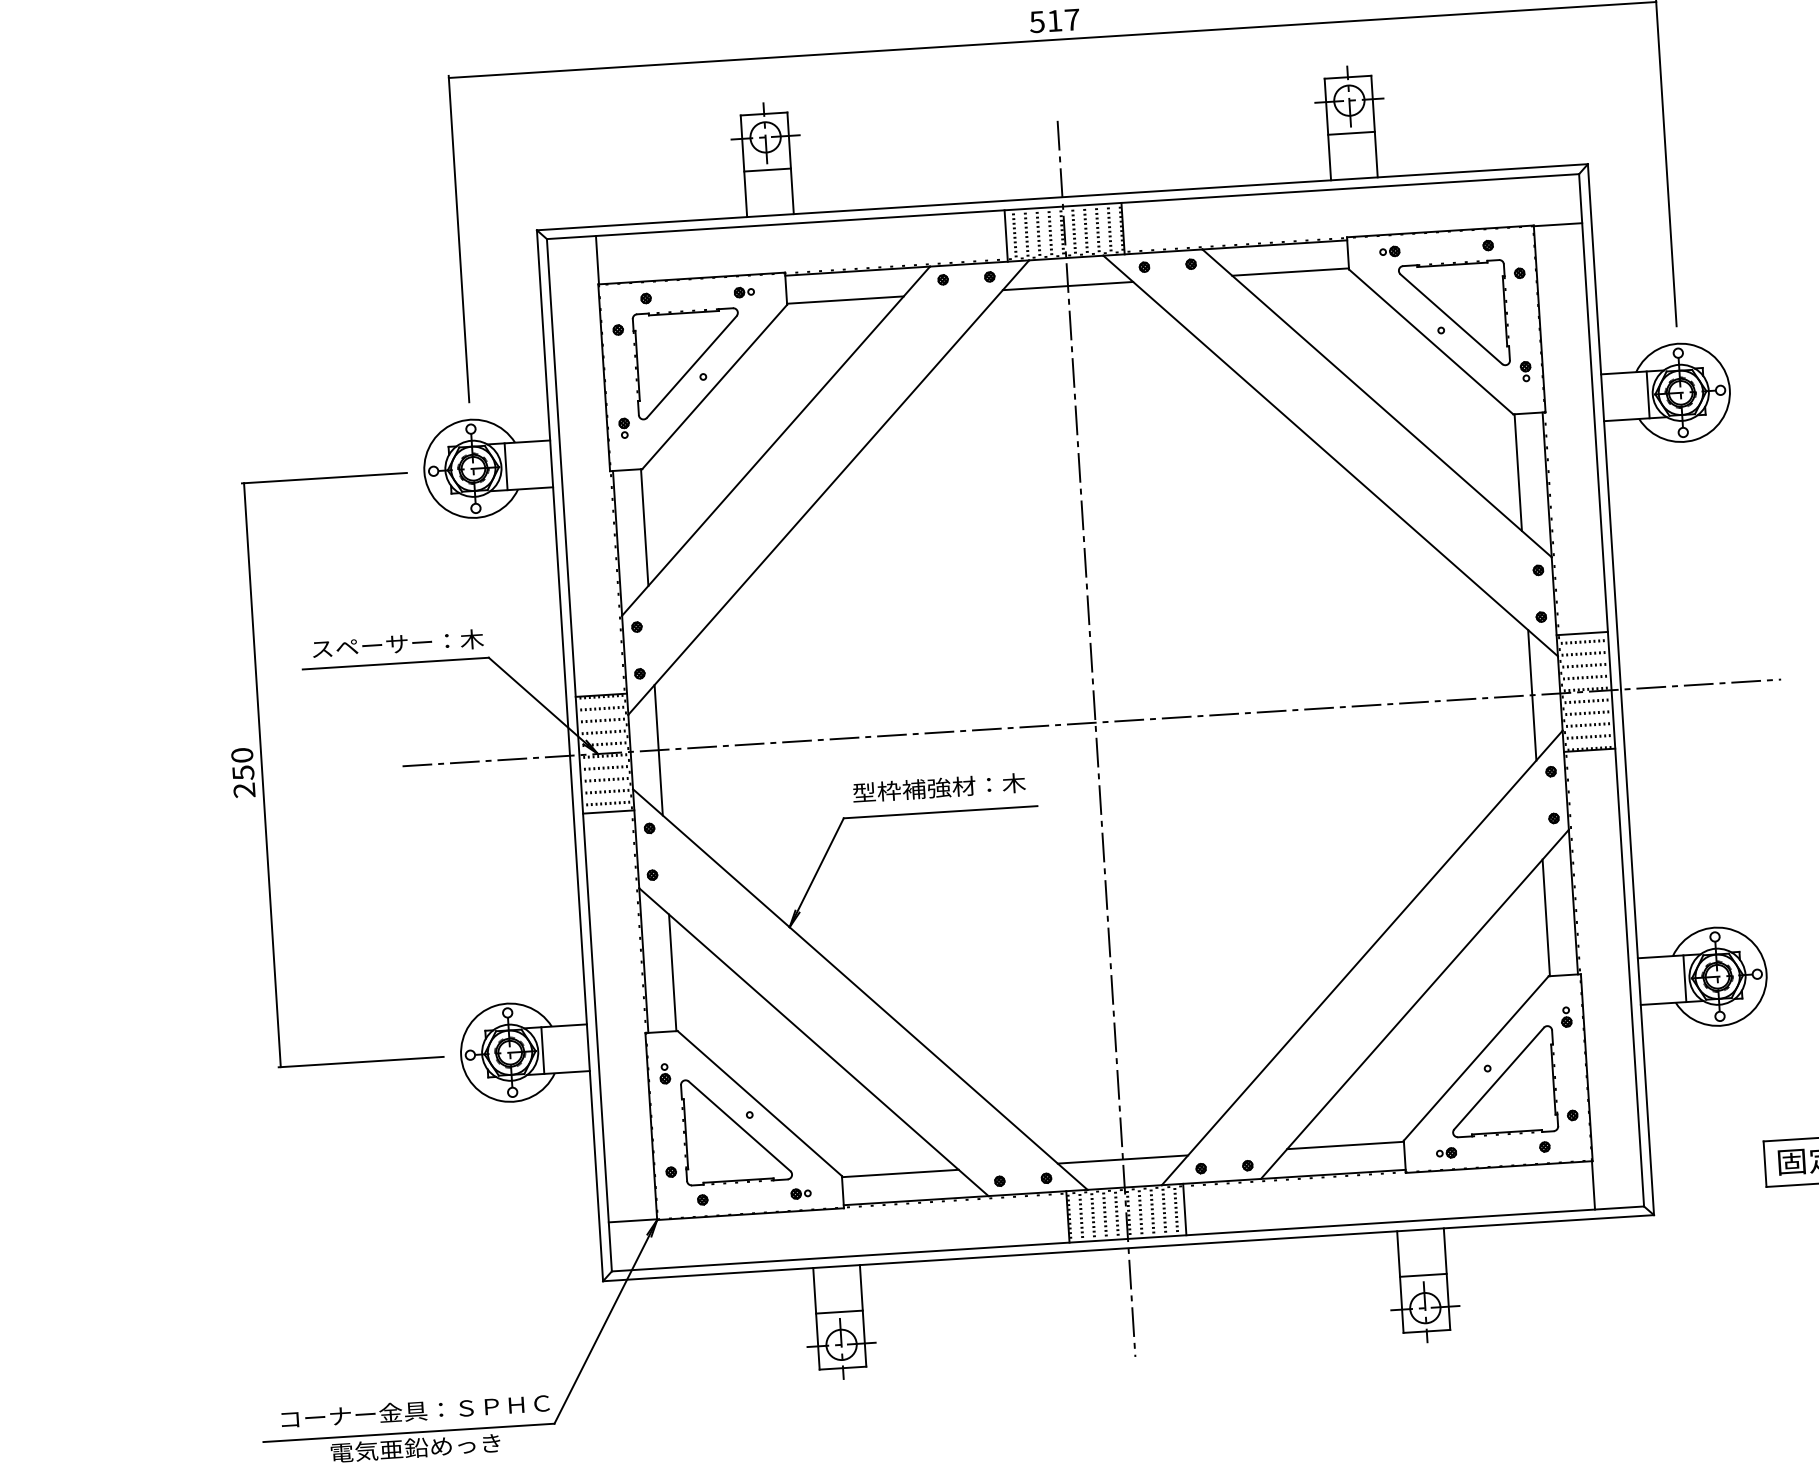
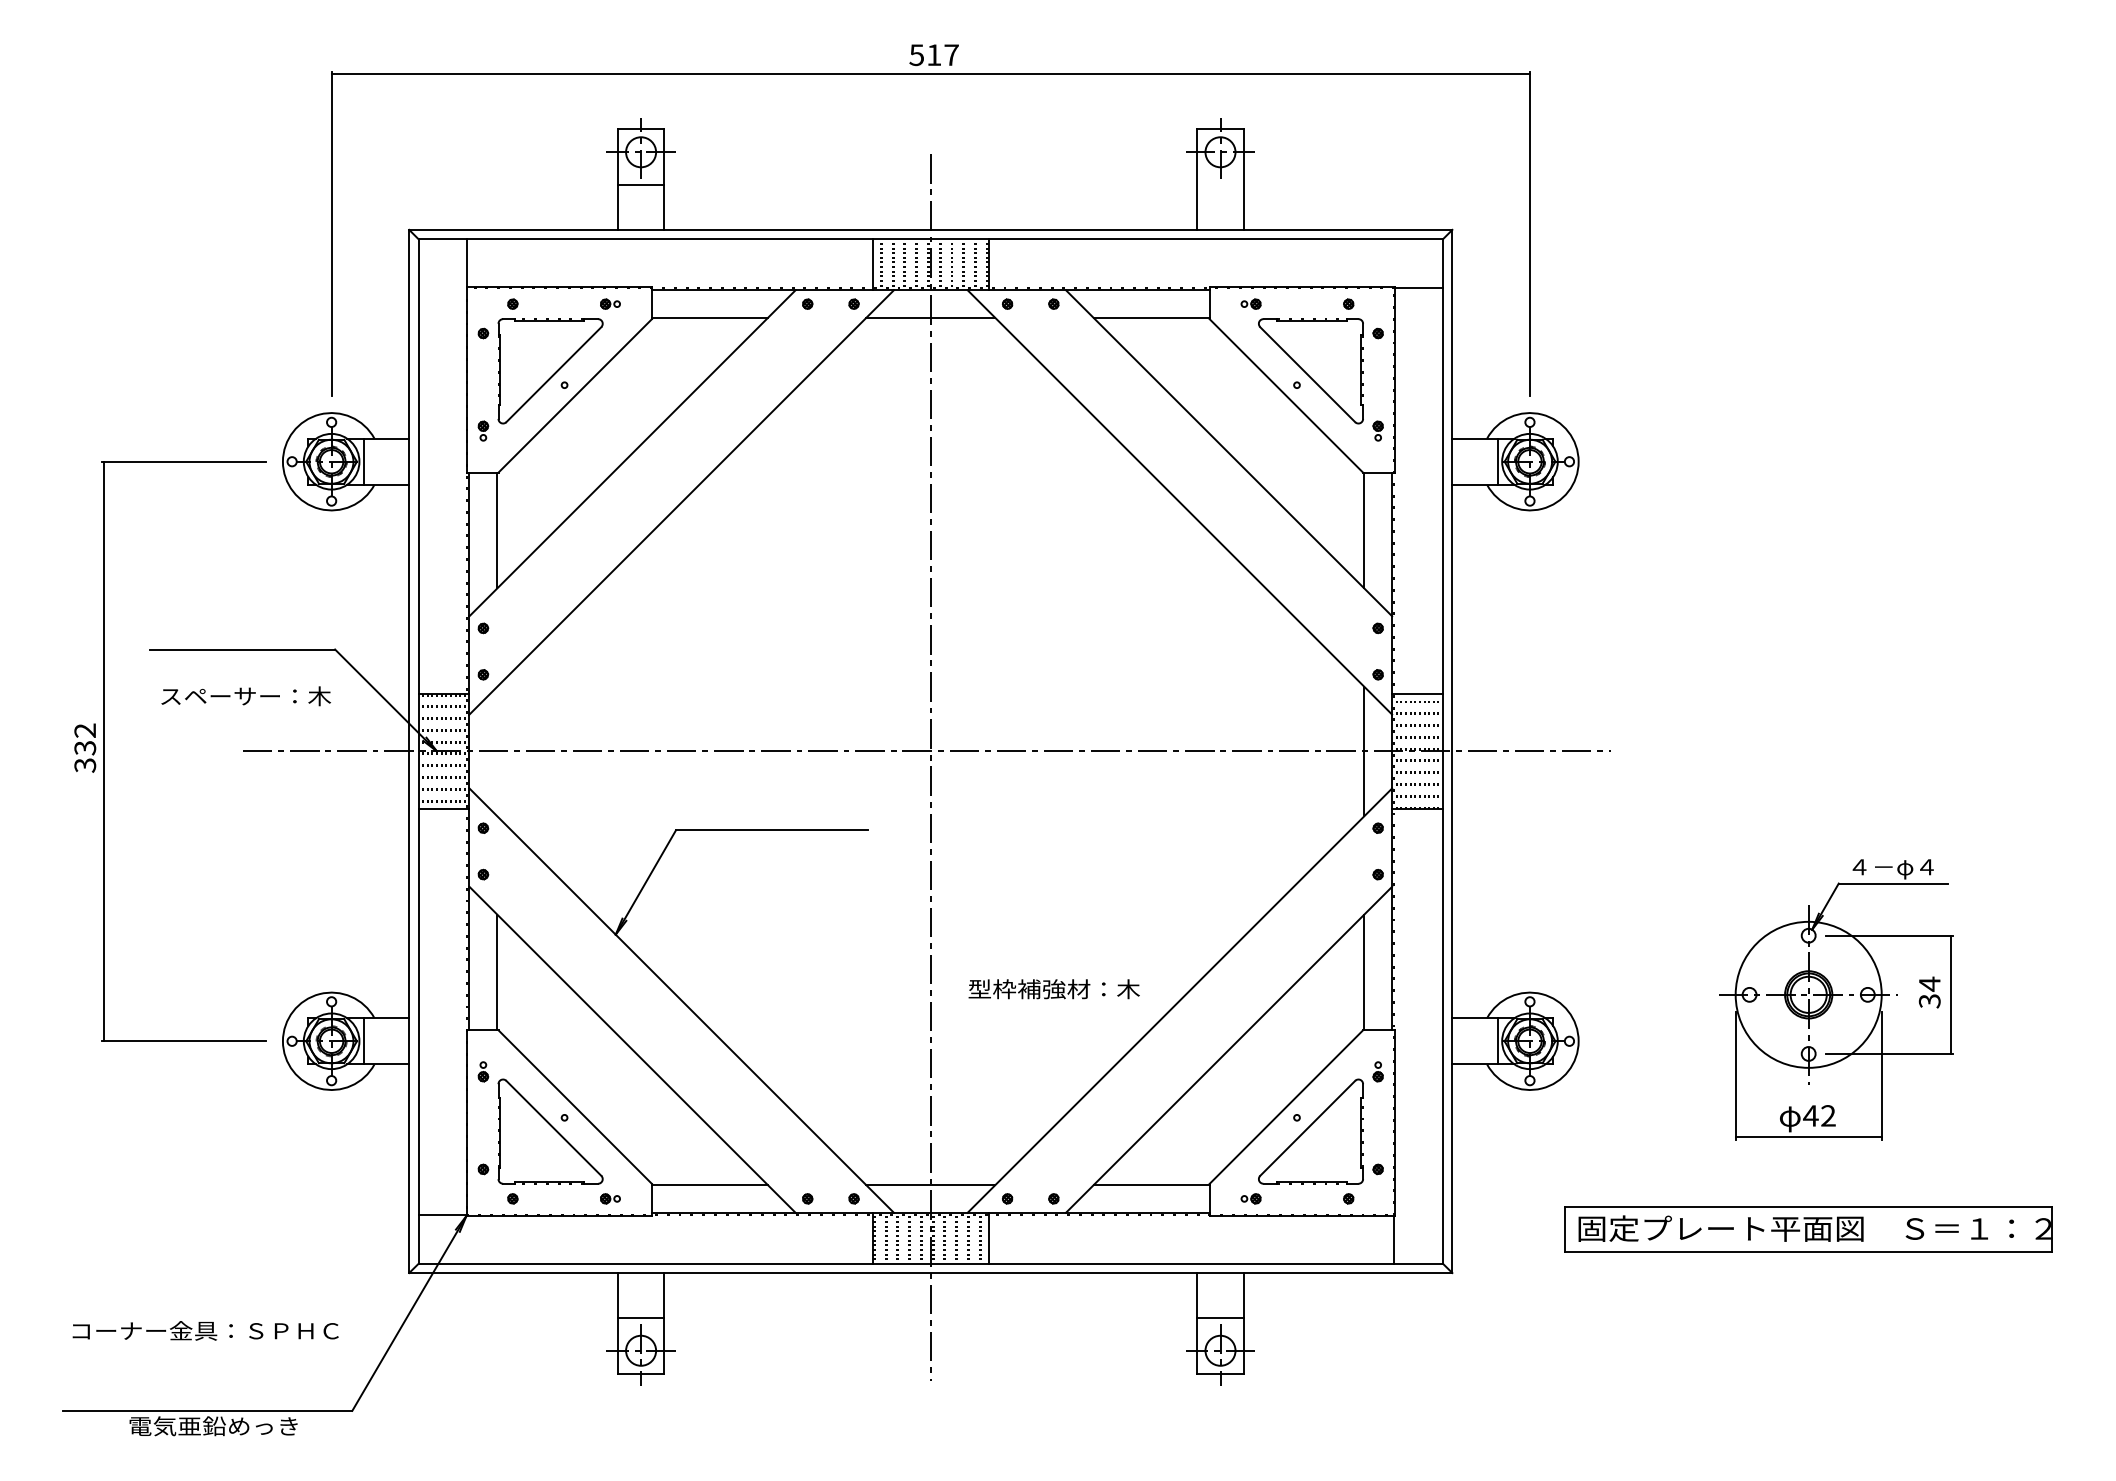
line: (1351, 133) -> (1220, 184), removed
text: (397, 644) -> (245, 696), moved
line: (658, 750) -> (497, 751), removed
text: (243, 772) -> (85, 747), 250 -> 332
text: (938, 788) -> (1053, 989), moved
text: (415, 1410) -> (205, 1330), moved

